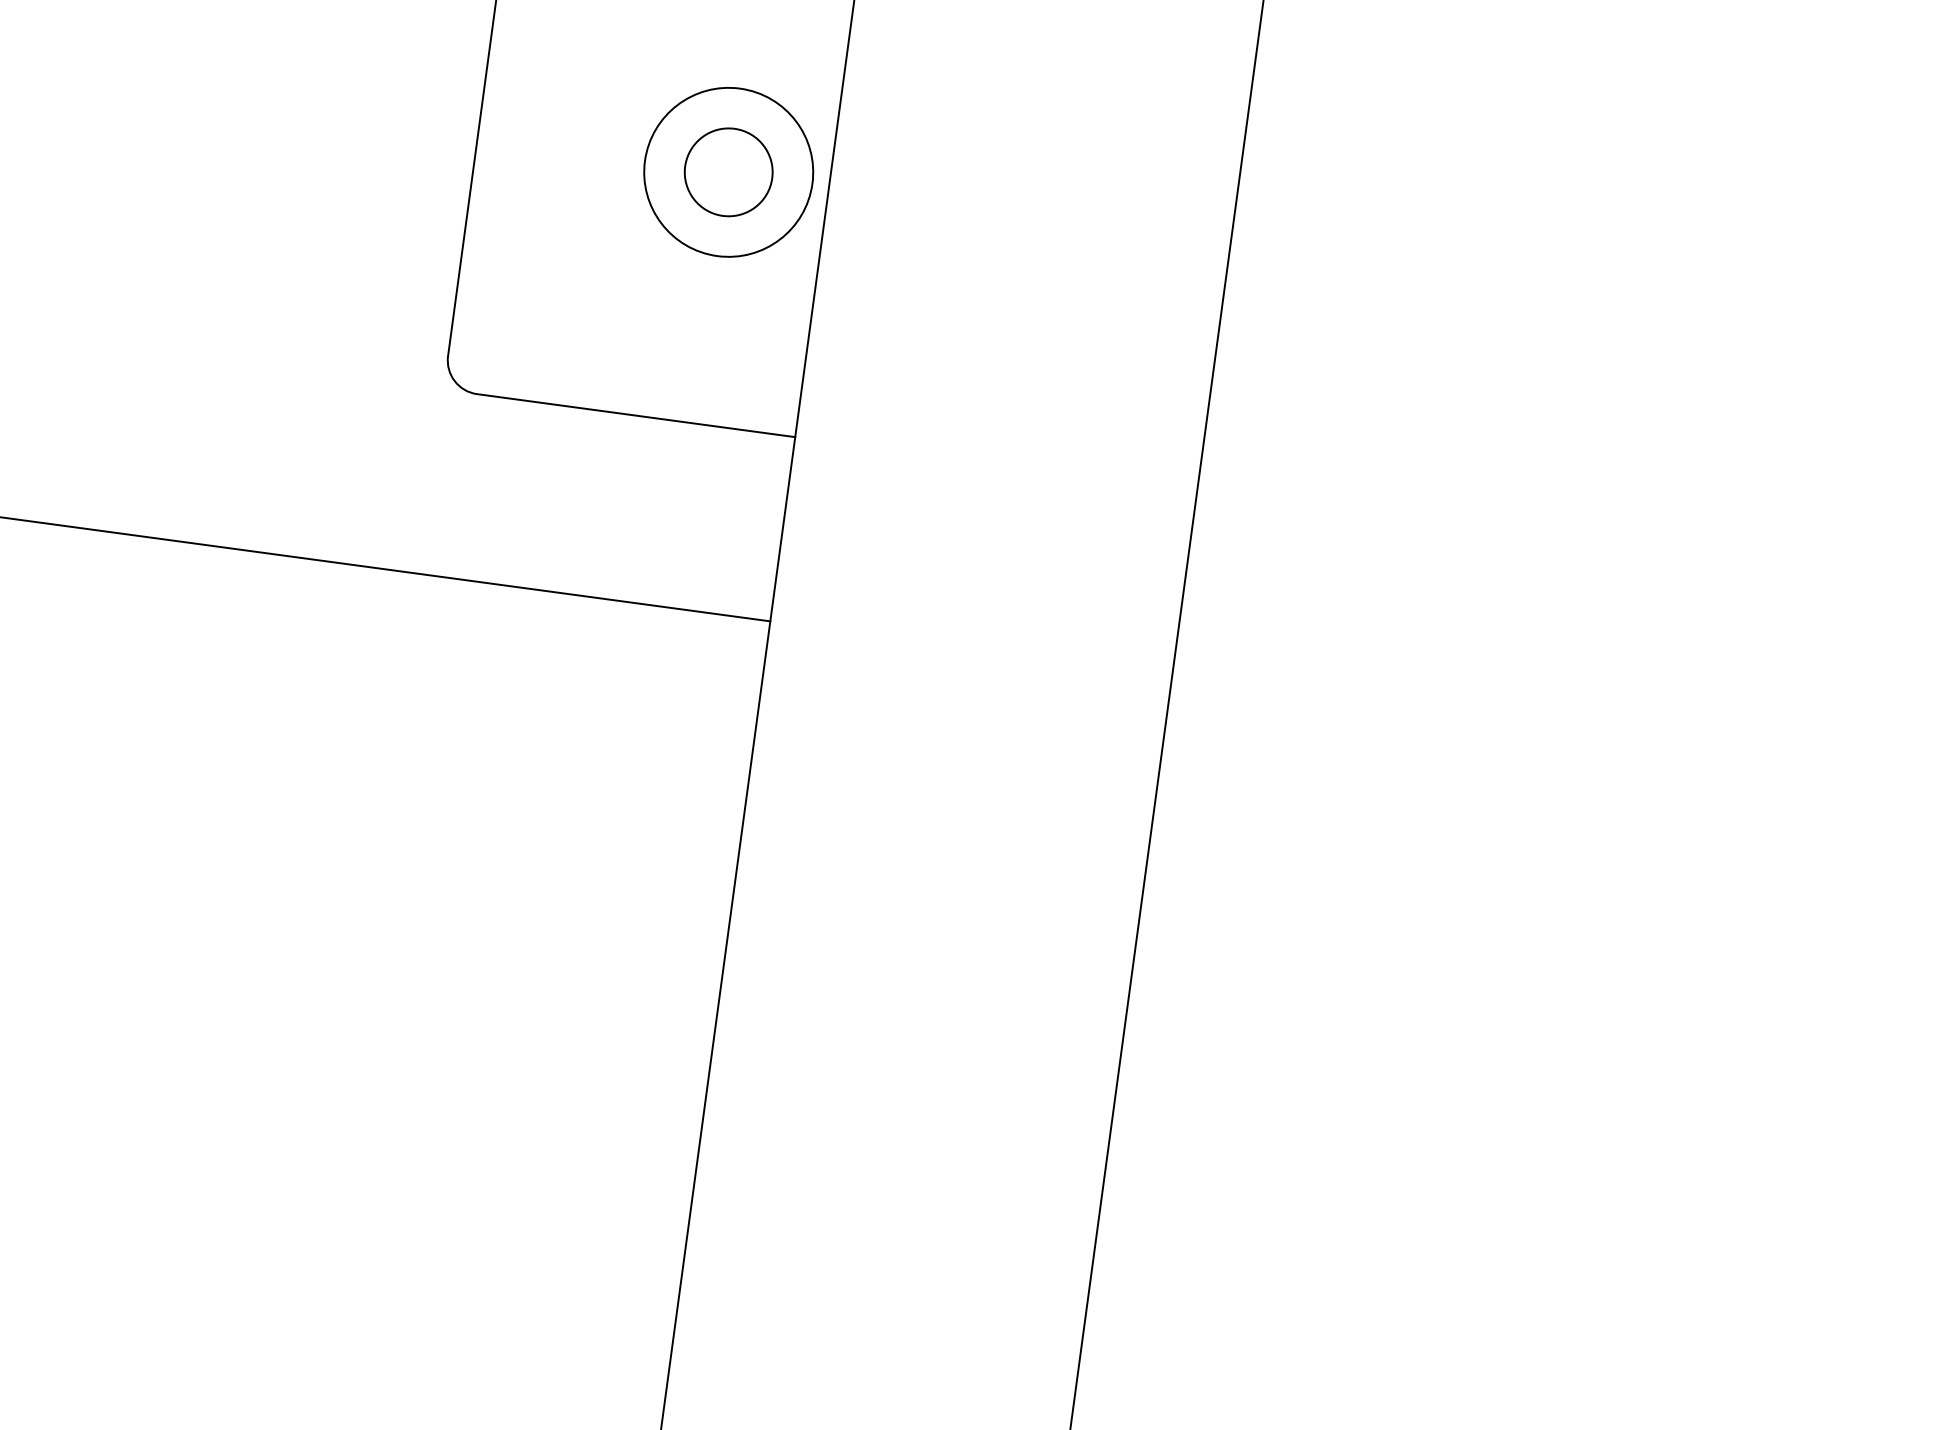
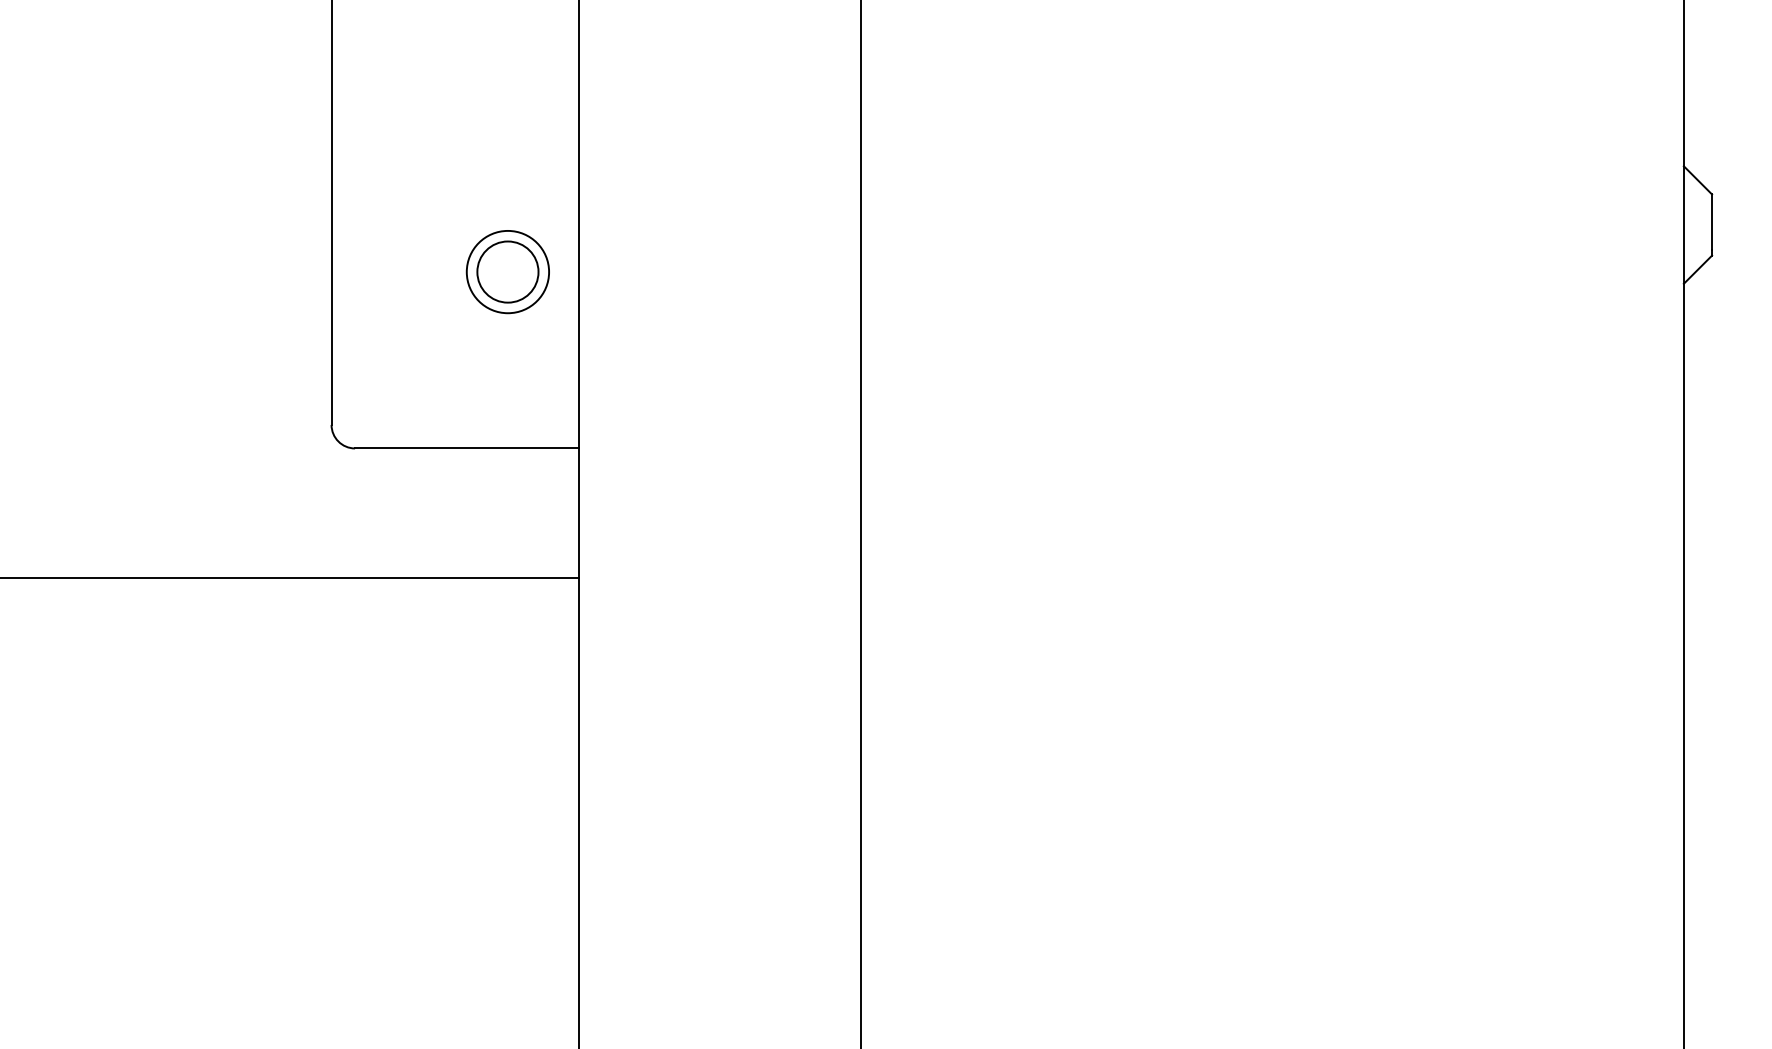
circle: (728, 171) -> (507, 271), size x0.7

